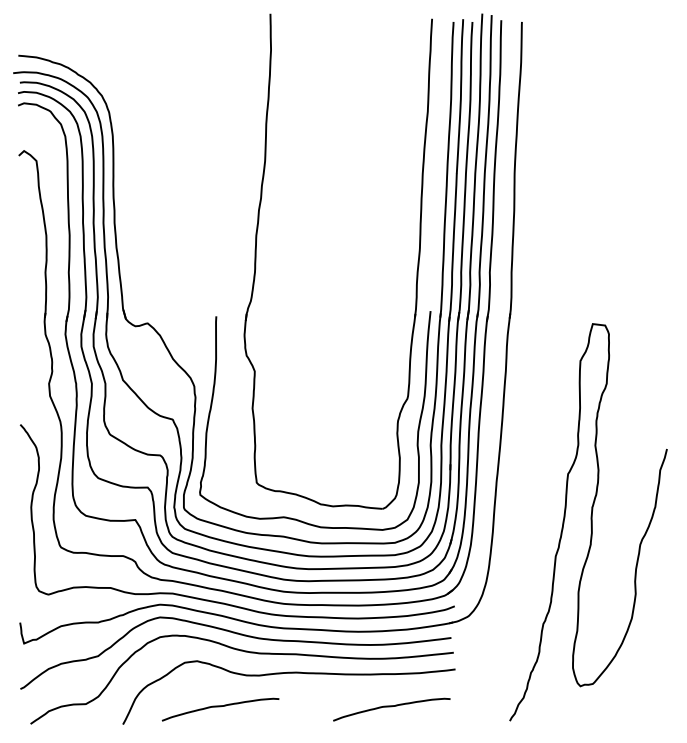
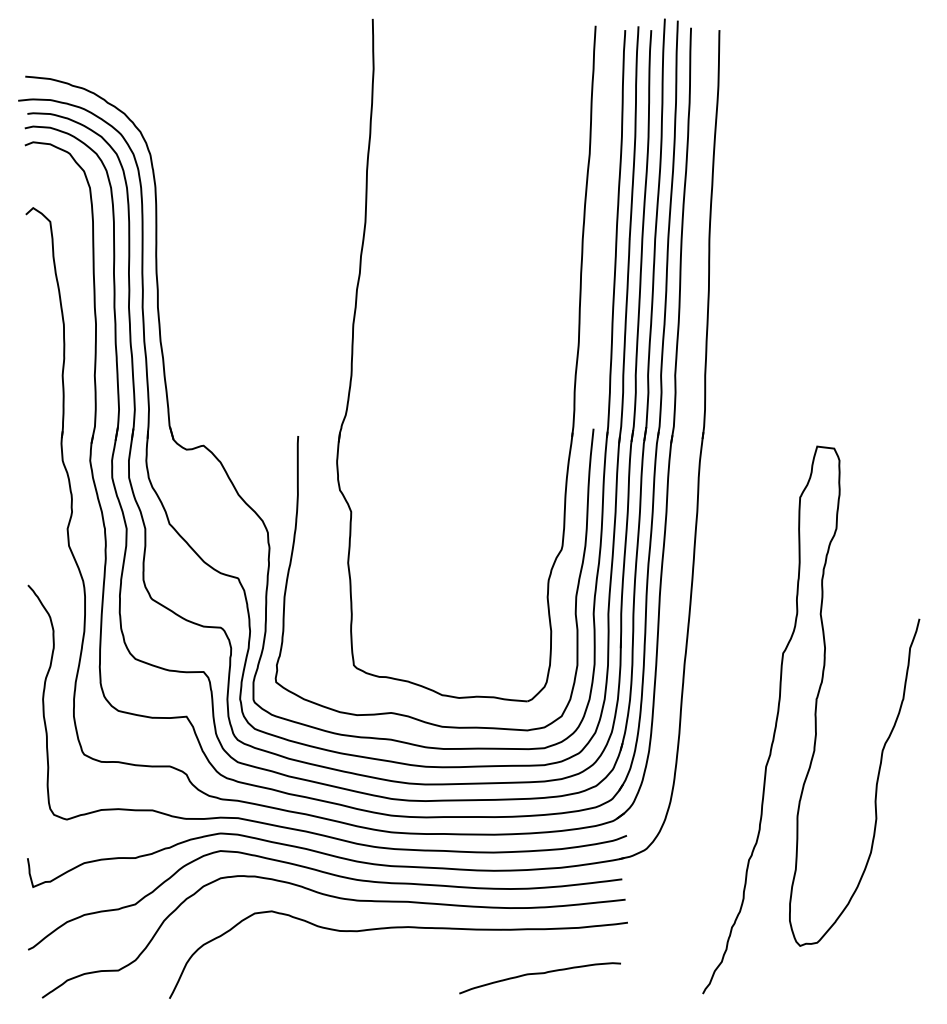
part: (220, 709) -> (303, 978), removed

